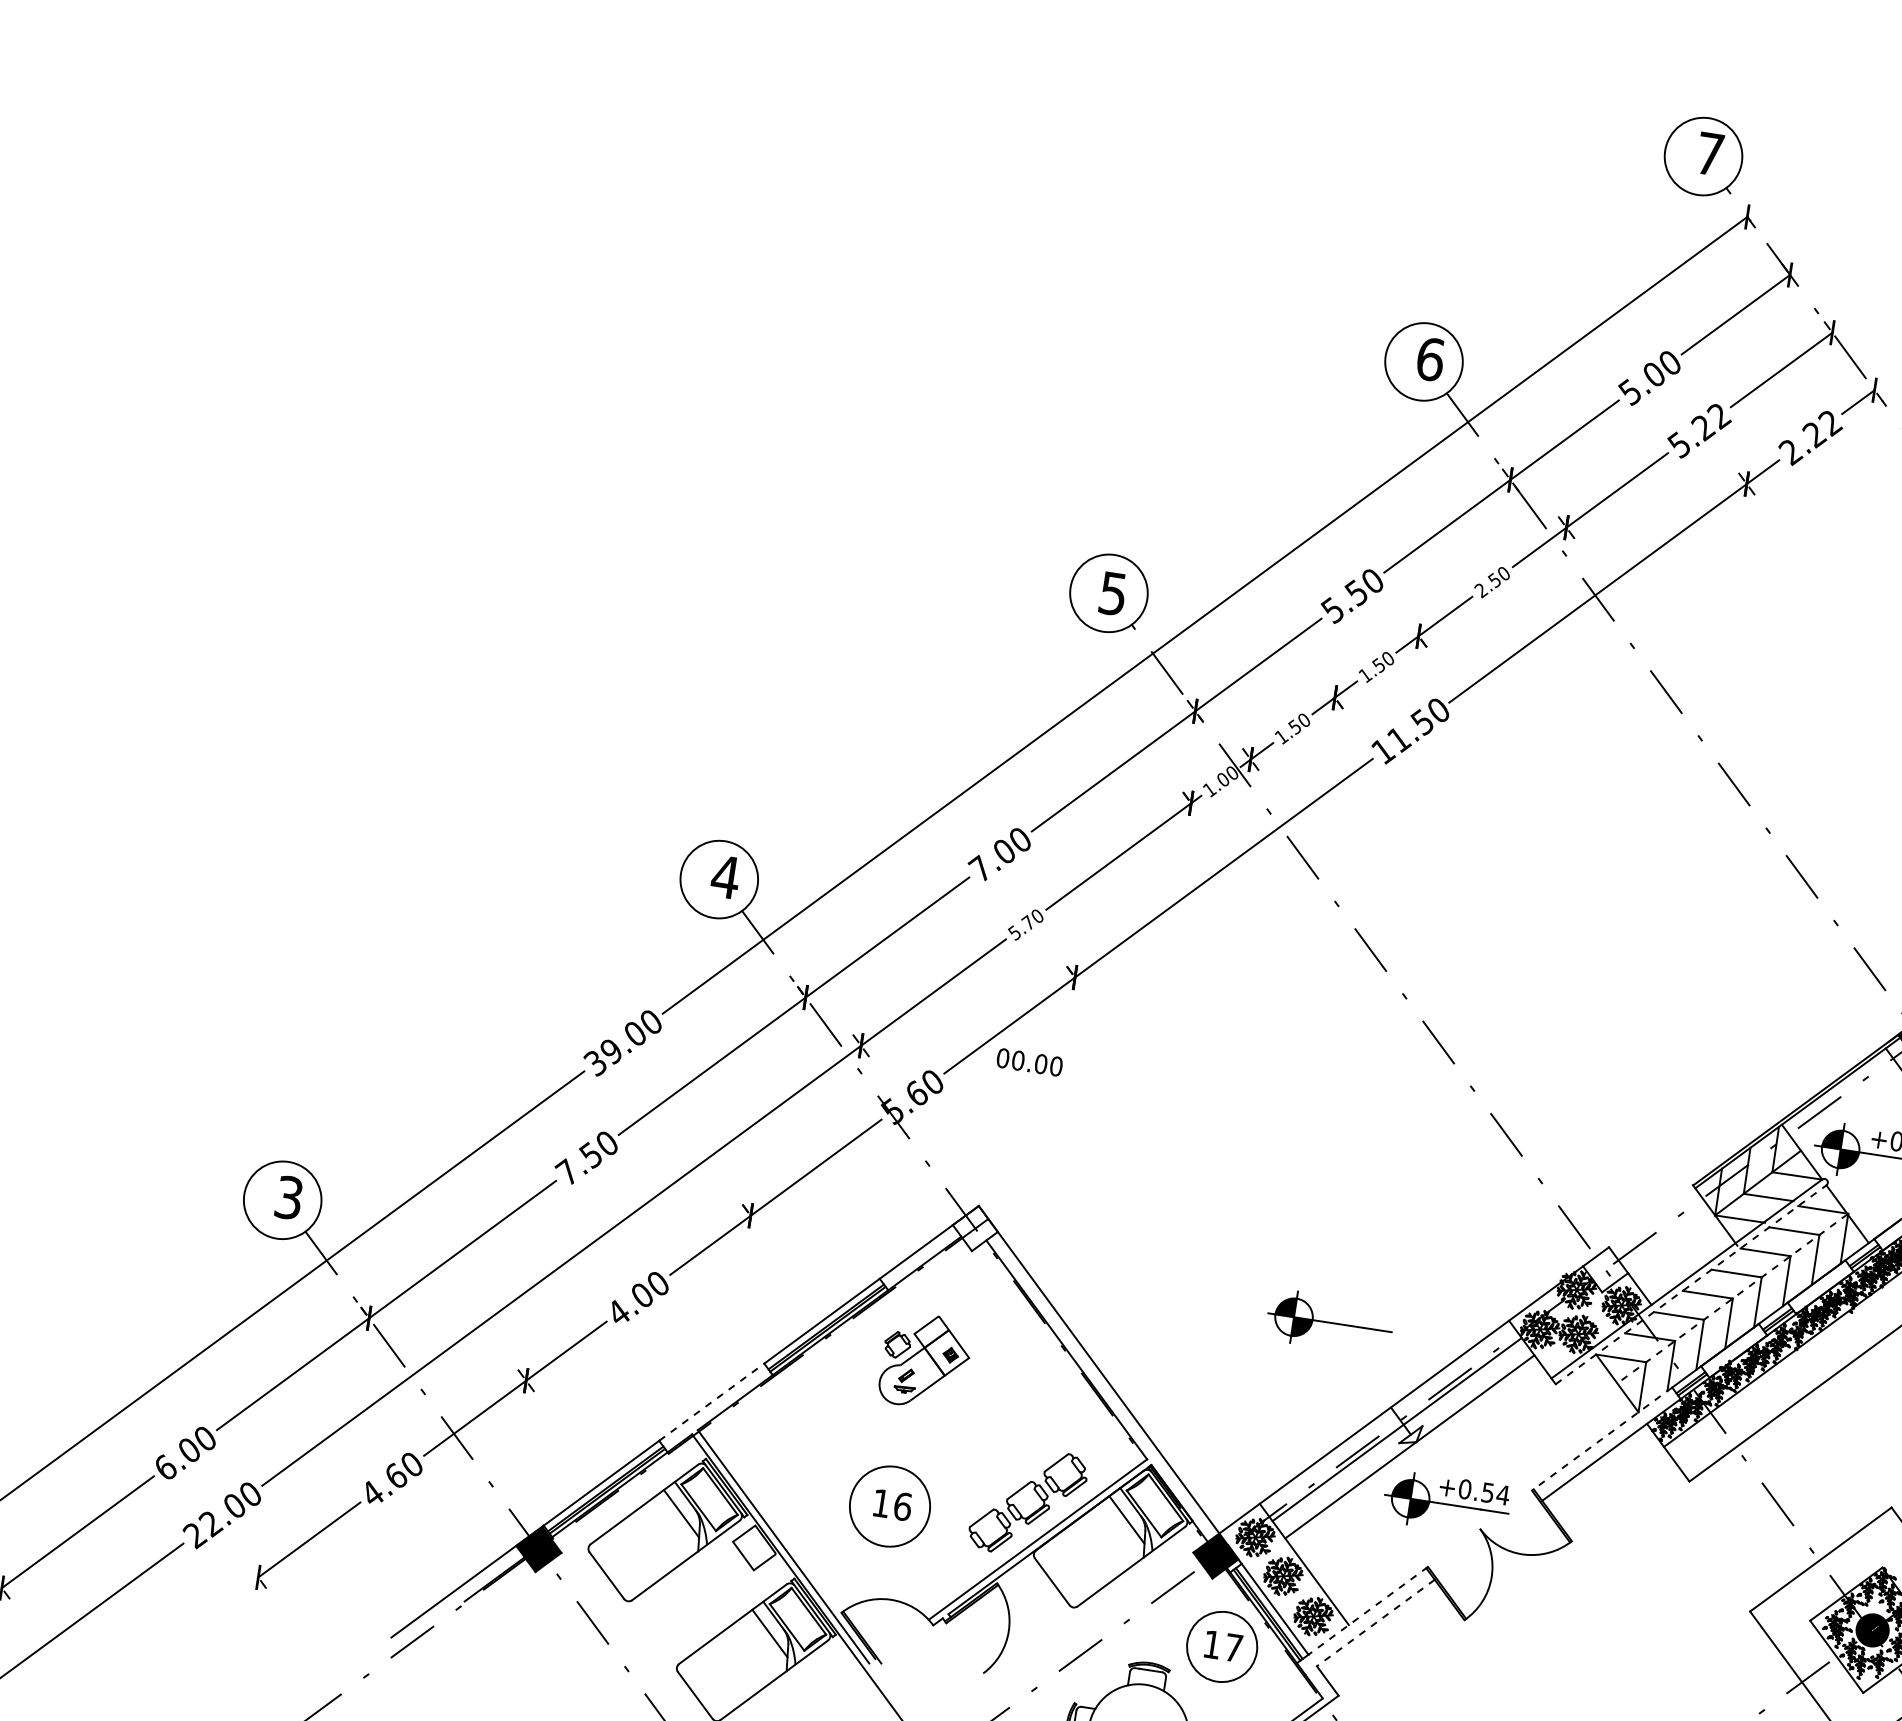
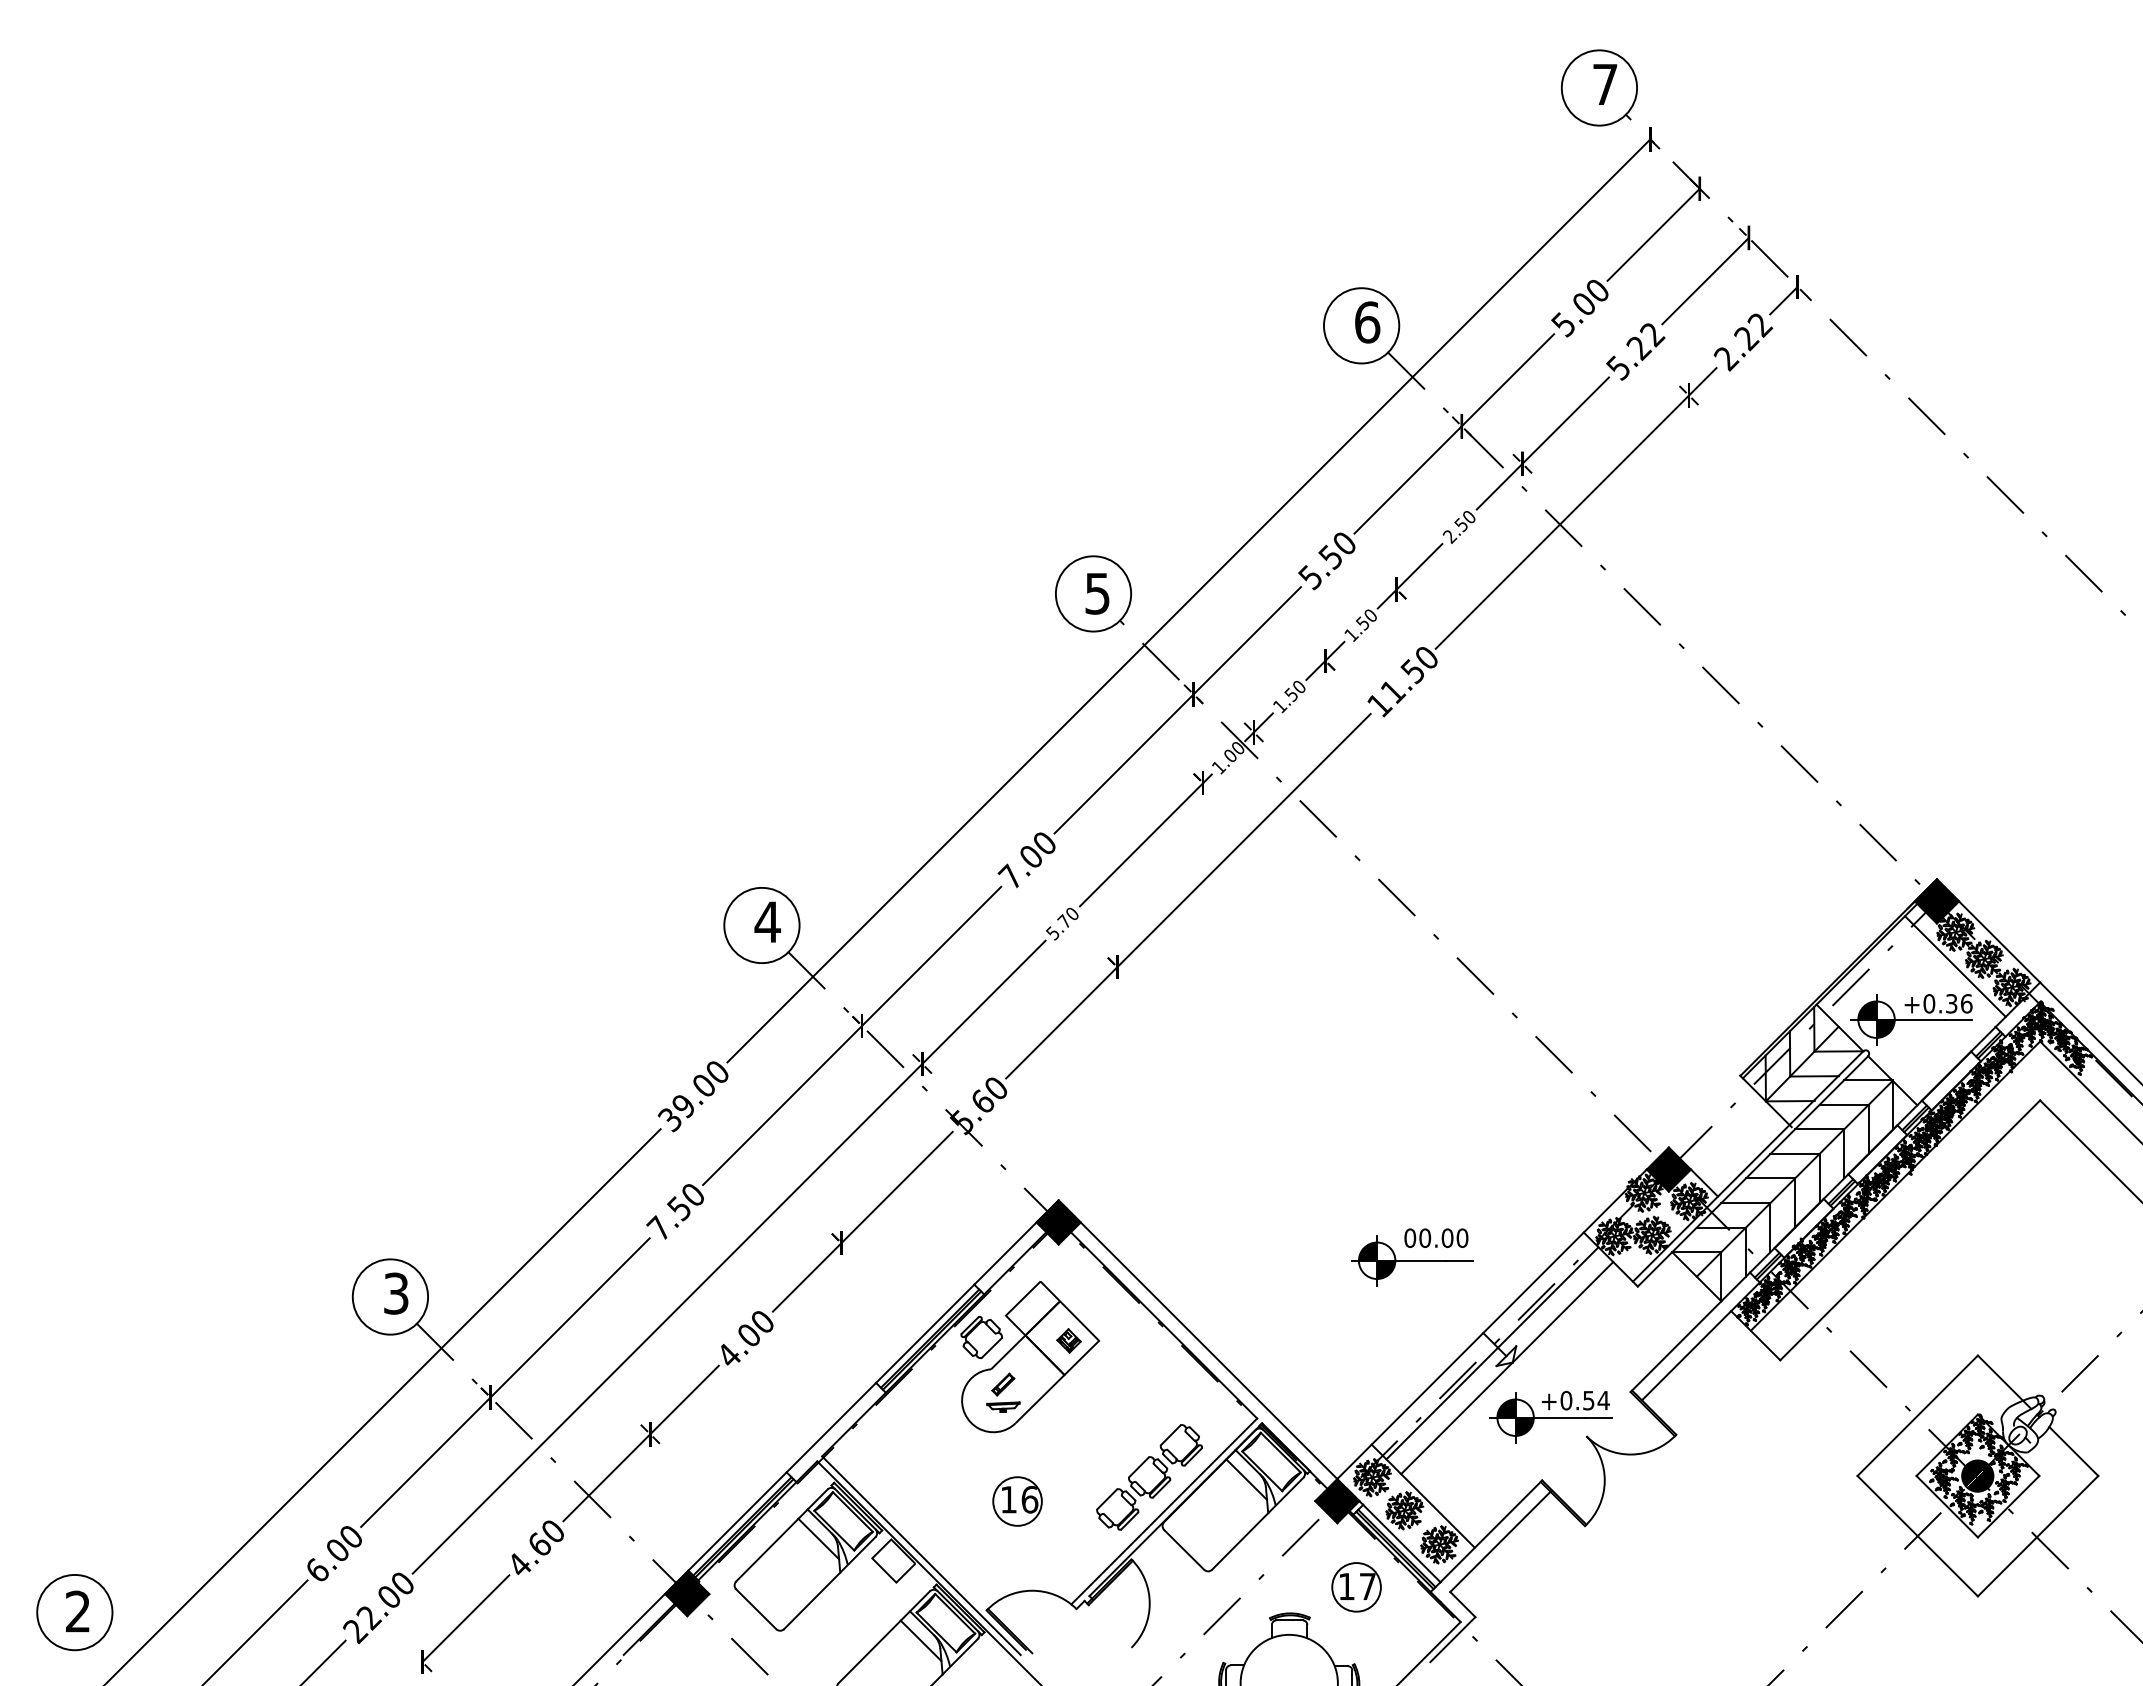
text: (1029, 1061) -> (1436, 1237), moved
fill: (975, 1228) -> (1058, 1222), added
fill: (1605, 1269) -> (1668, 1169), added
line: (1691, 1284) -> (1753, 1171), dashed -> solid
line: (1732, 1298) -> (1794, 1178), dashed -> solid
part: (925, 1361) -> (1030, 1357), size x1.67
line: (711, 1402) -> (831, 1427), dashed -> solid
line: (1601, 1439) -> (1689, 1332), dashed -> solid
circle: (889, 1506) -> (1017, 1501), size x0.62
line: (1368, 1611) -> (1491, 1531), dashed -> solid
line: (1375, 1622) -> (1500, 1541), dashed -> solid
circle: (1222, 1647) -> (1356, 1587), size x0.71

